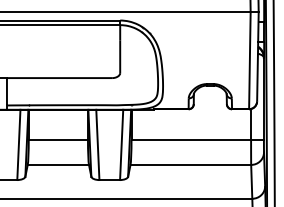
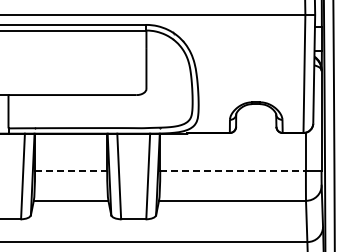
line: (58, 140) -> (71, 170), solid -> dashed
line: (191, 140) -> (233, 170), solid -> dashed

